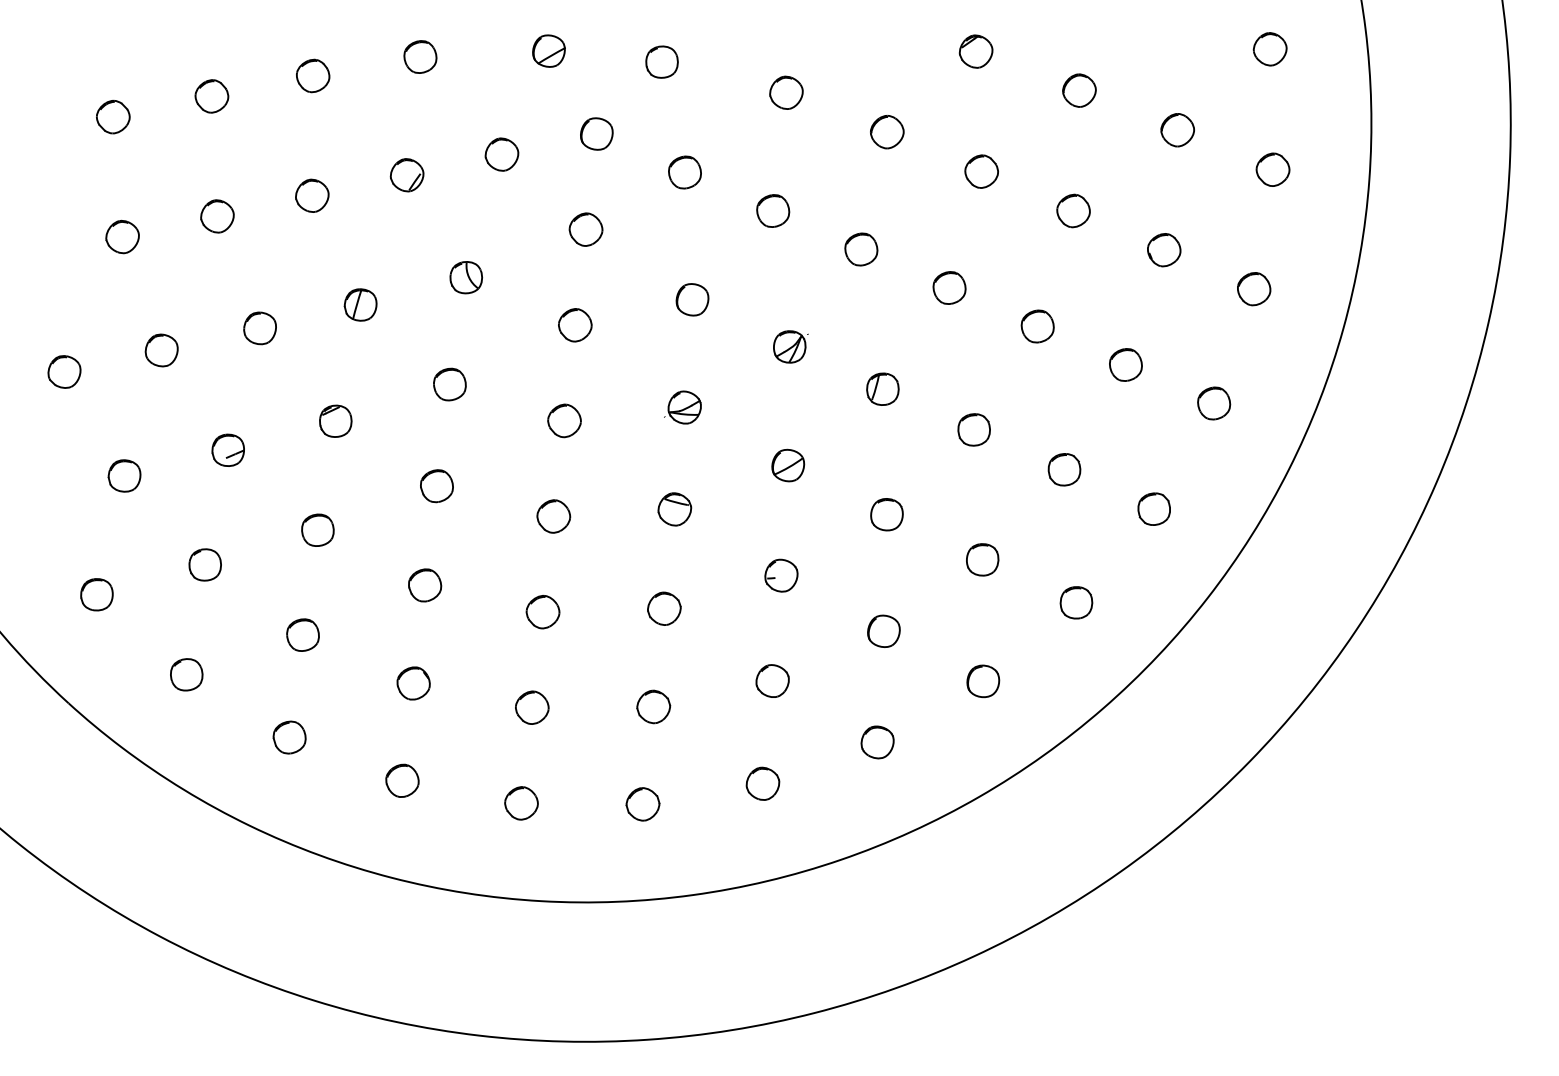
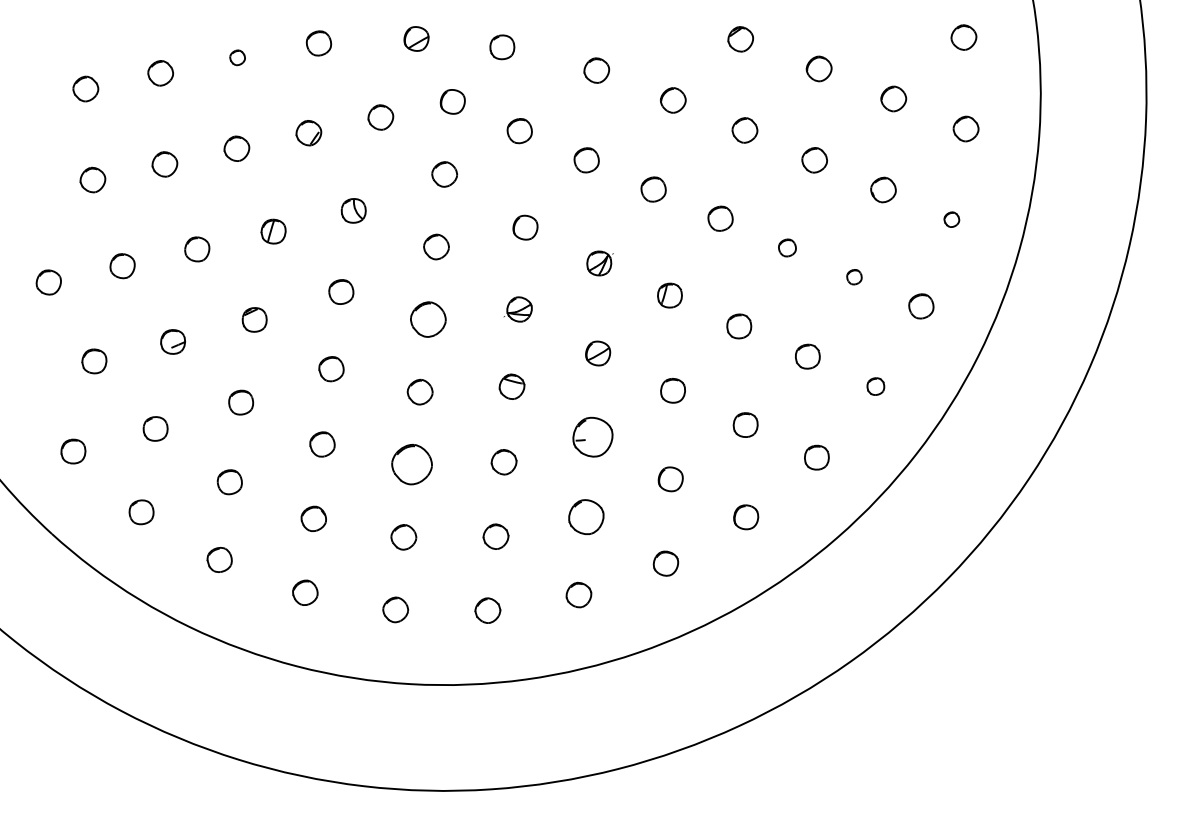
part: (313, 75) -> (237, 57), size x0.6
part: (1254, 289) -> (952, 219), size x0.6
part: (1037, 326) -> (787, 247), size x0.7
part: (1125, 364) -> (854, 276), size x0.6
part: (564, 420) -> (428, 319), size x1.4
part: (1153, 508) -> (875, 386), size x0.7
part: (781, 575) -> (593, 436), size x1.6
part: (542, 612) -> (411, 465), size x1.6
part: (772, 680) -> (586, 516), size x1.4

